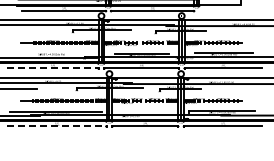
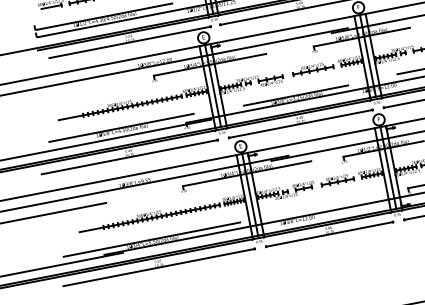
line: (51, 53) -> (121, 128), added
line: (52, 68) -> (128, 157), dashed -> solid
line: (56, 126) -> (158, 267), dashed -> solid

